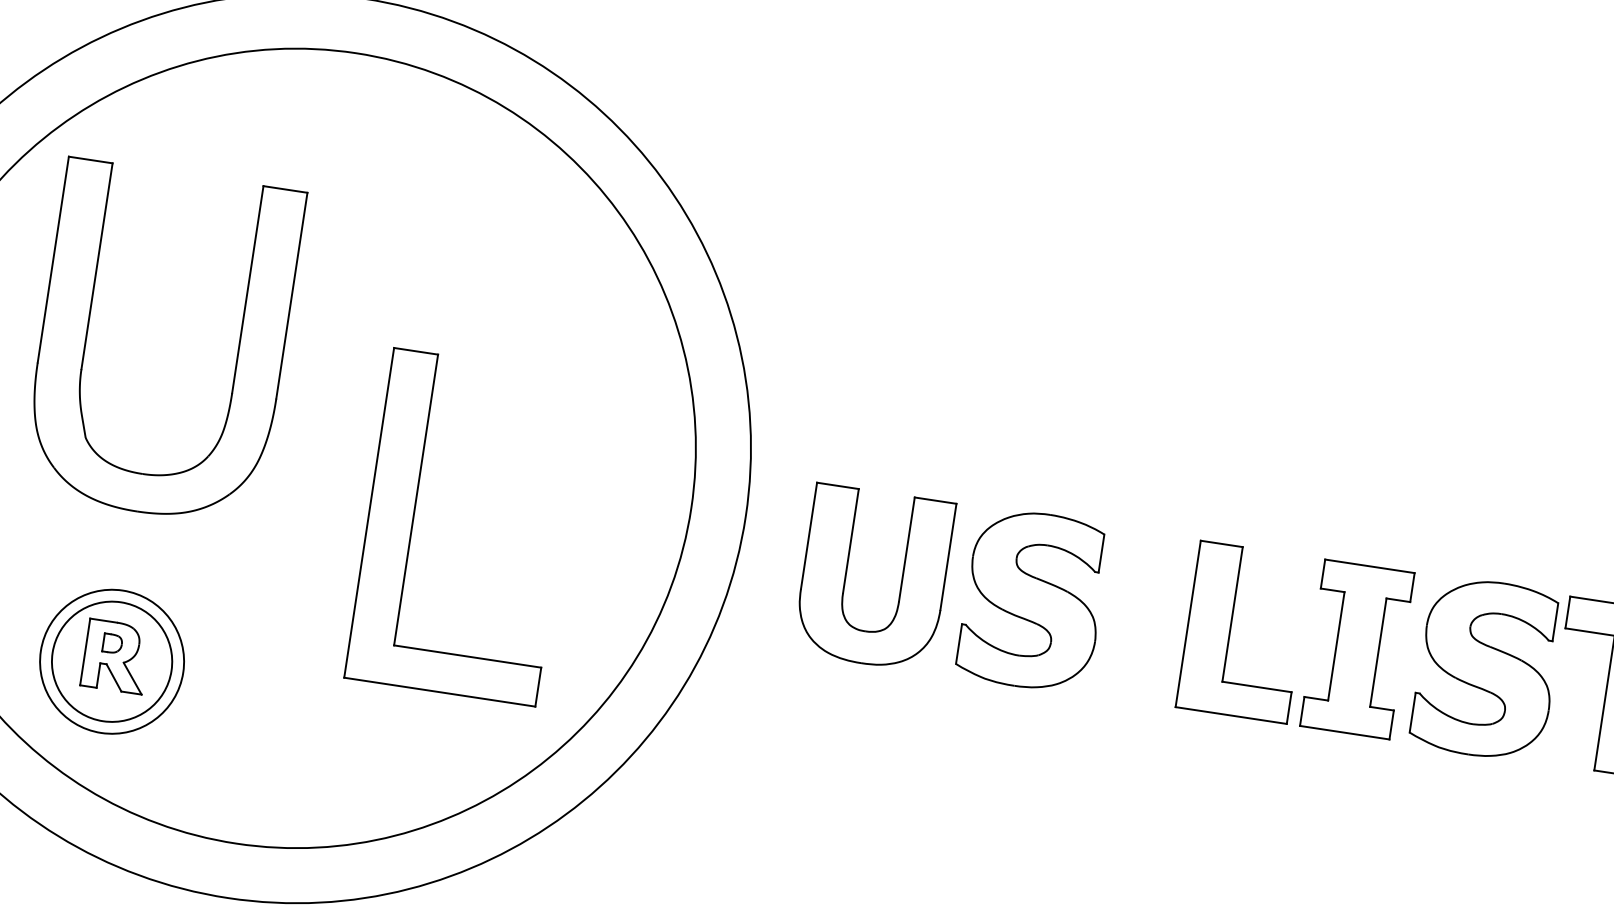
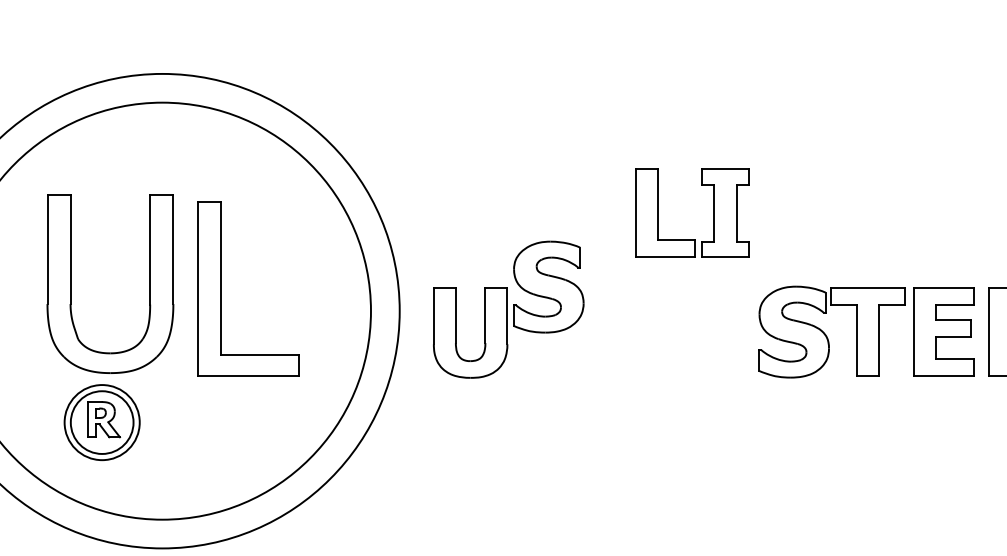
part: (89, 330) -> (71, 283), moved
part: (413, 519) -> (221, 288), moved
part: (1033, 599) -> (548, 286), moved
part: (1334, 644) -> (713, 212), moved
part: (110, 661) -> (101, 422), moved

